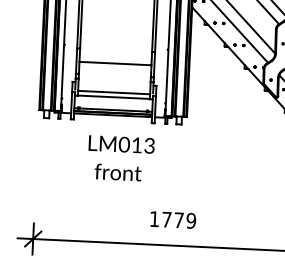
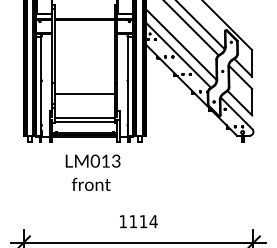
text: (179, 220) -> (143, 221), 1779 -> 1114

